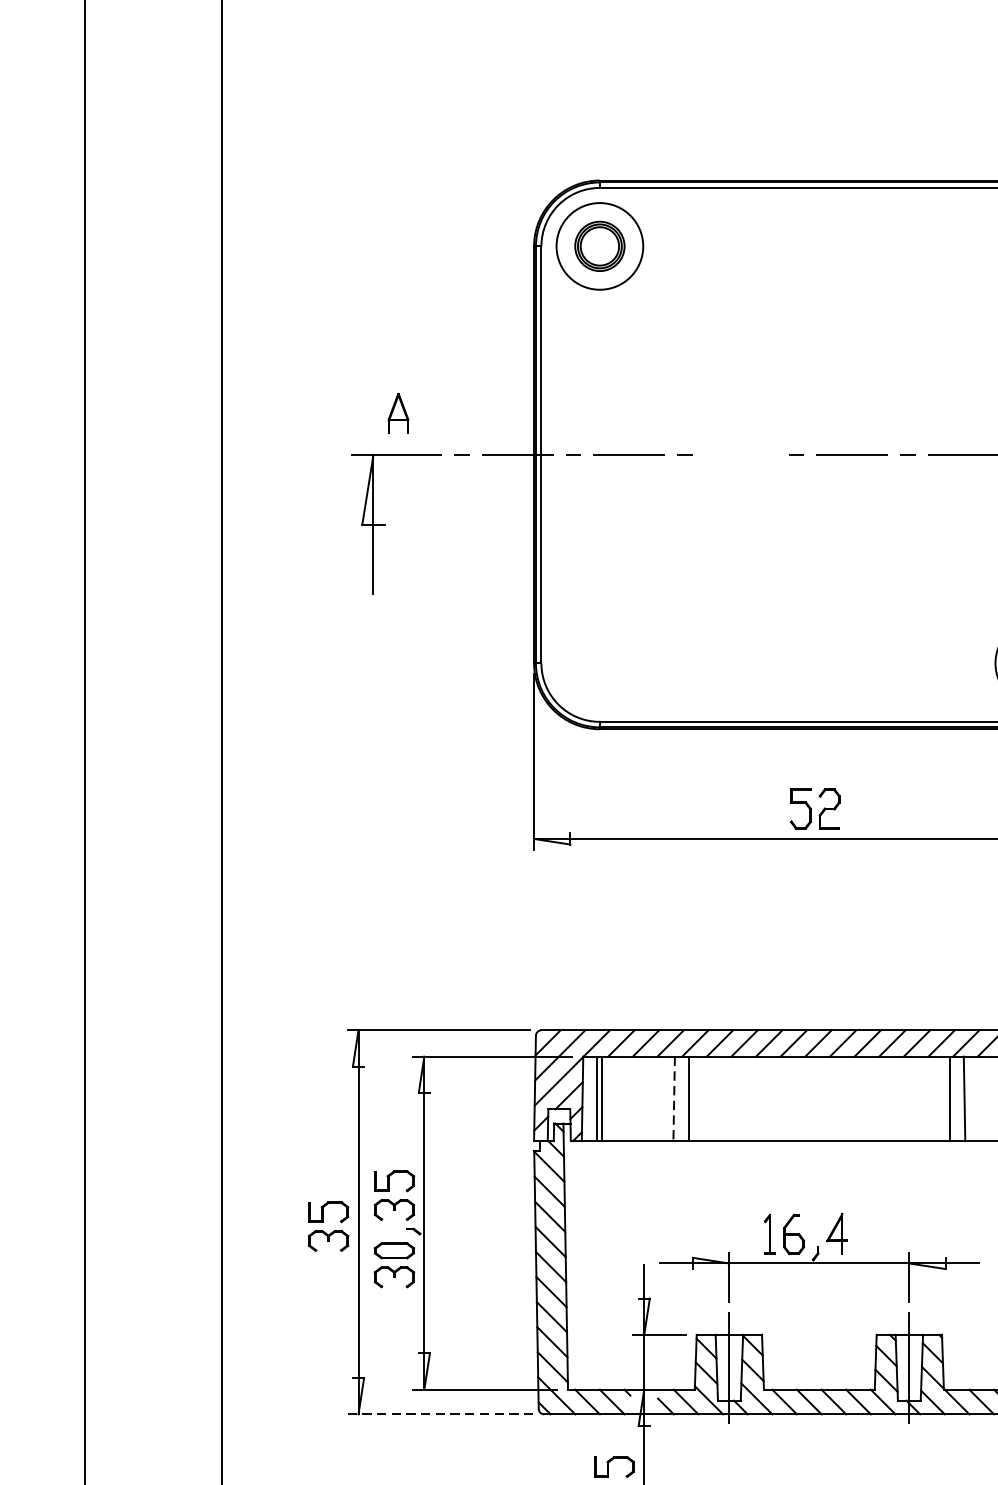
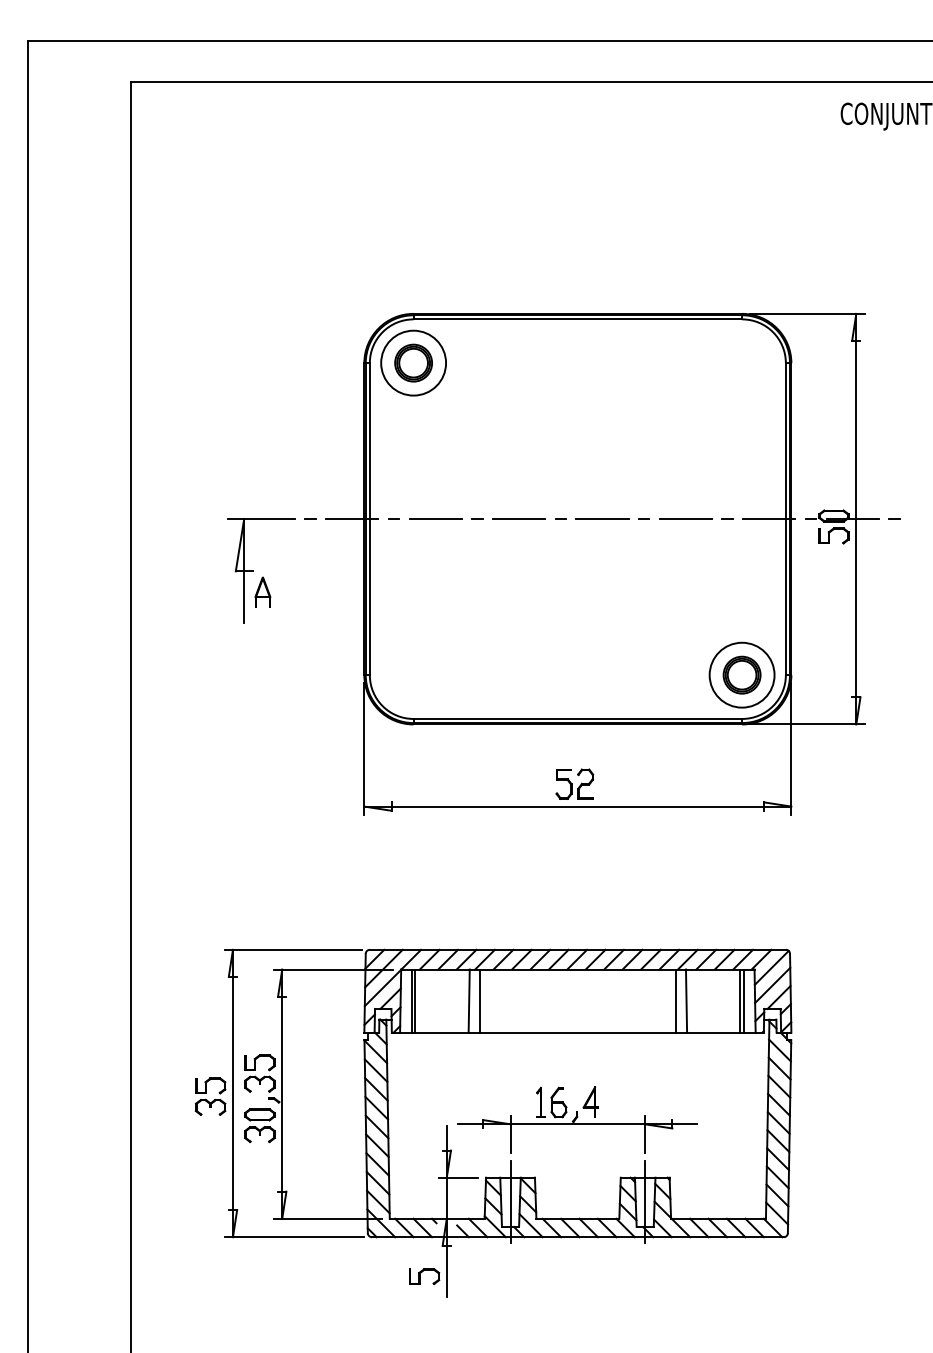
part: (397, 412) -> (262, 591), moved
line: (740, 455) -> (518, 519), added
line: (674, 1099) -> (469, 1001), dashed -> solid
line: (439, 1414) -> (293, 1237), dashed -> solid

